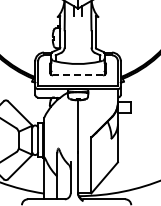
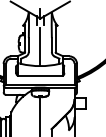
line: (78, 41) -> (40, 46), added
line: (77, 75) -> (39, 75), dashed -> solid

